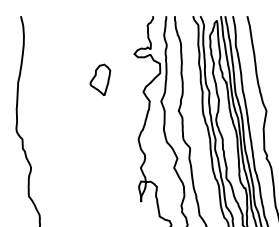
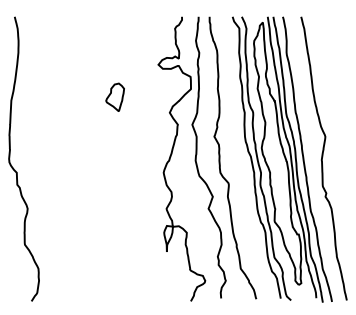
part: (99, 79) -> (114, 96), size x0.71

